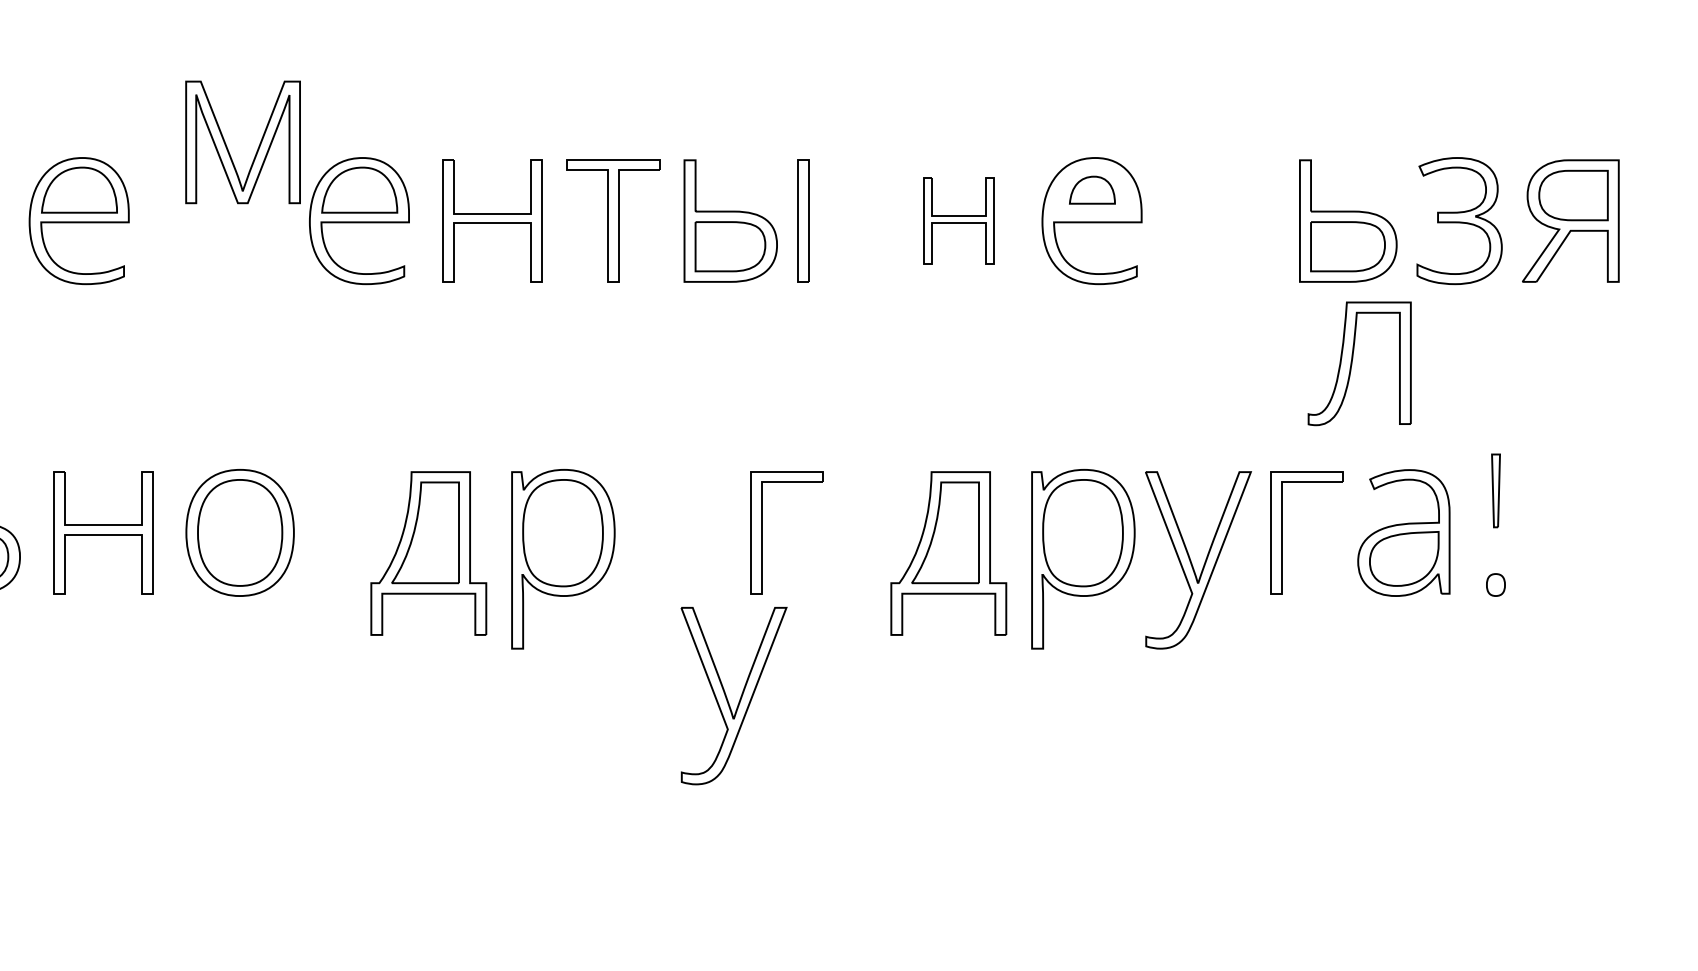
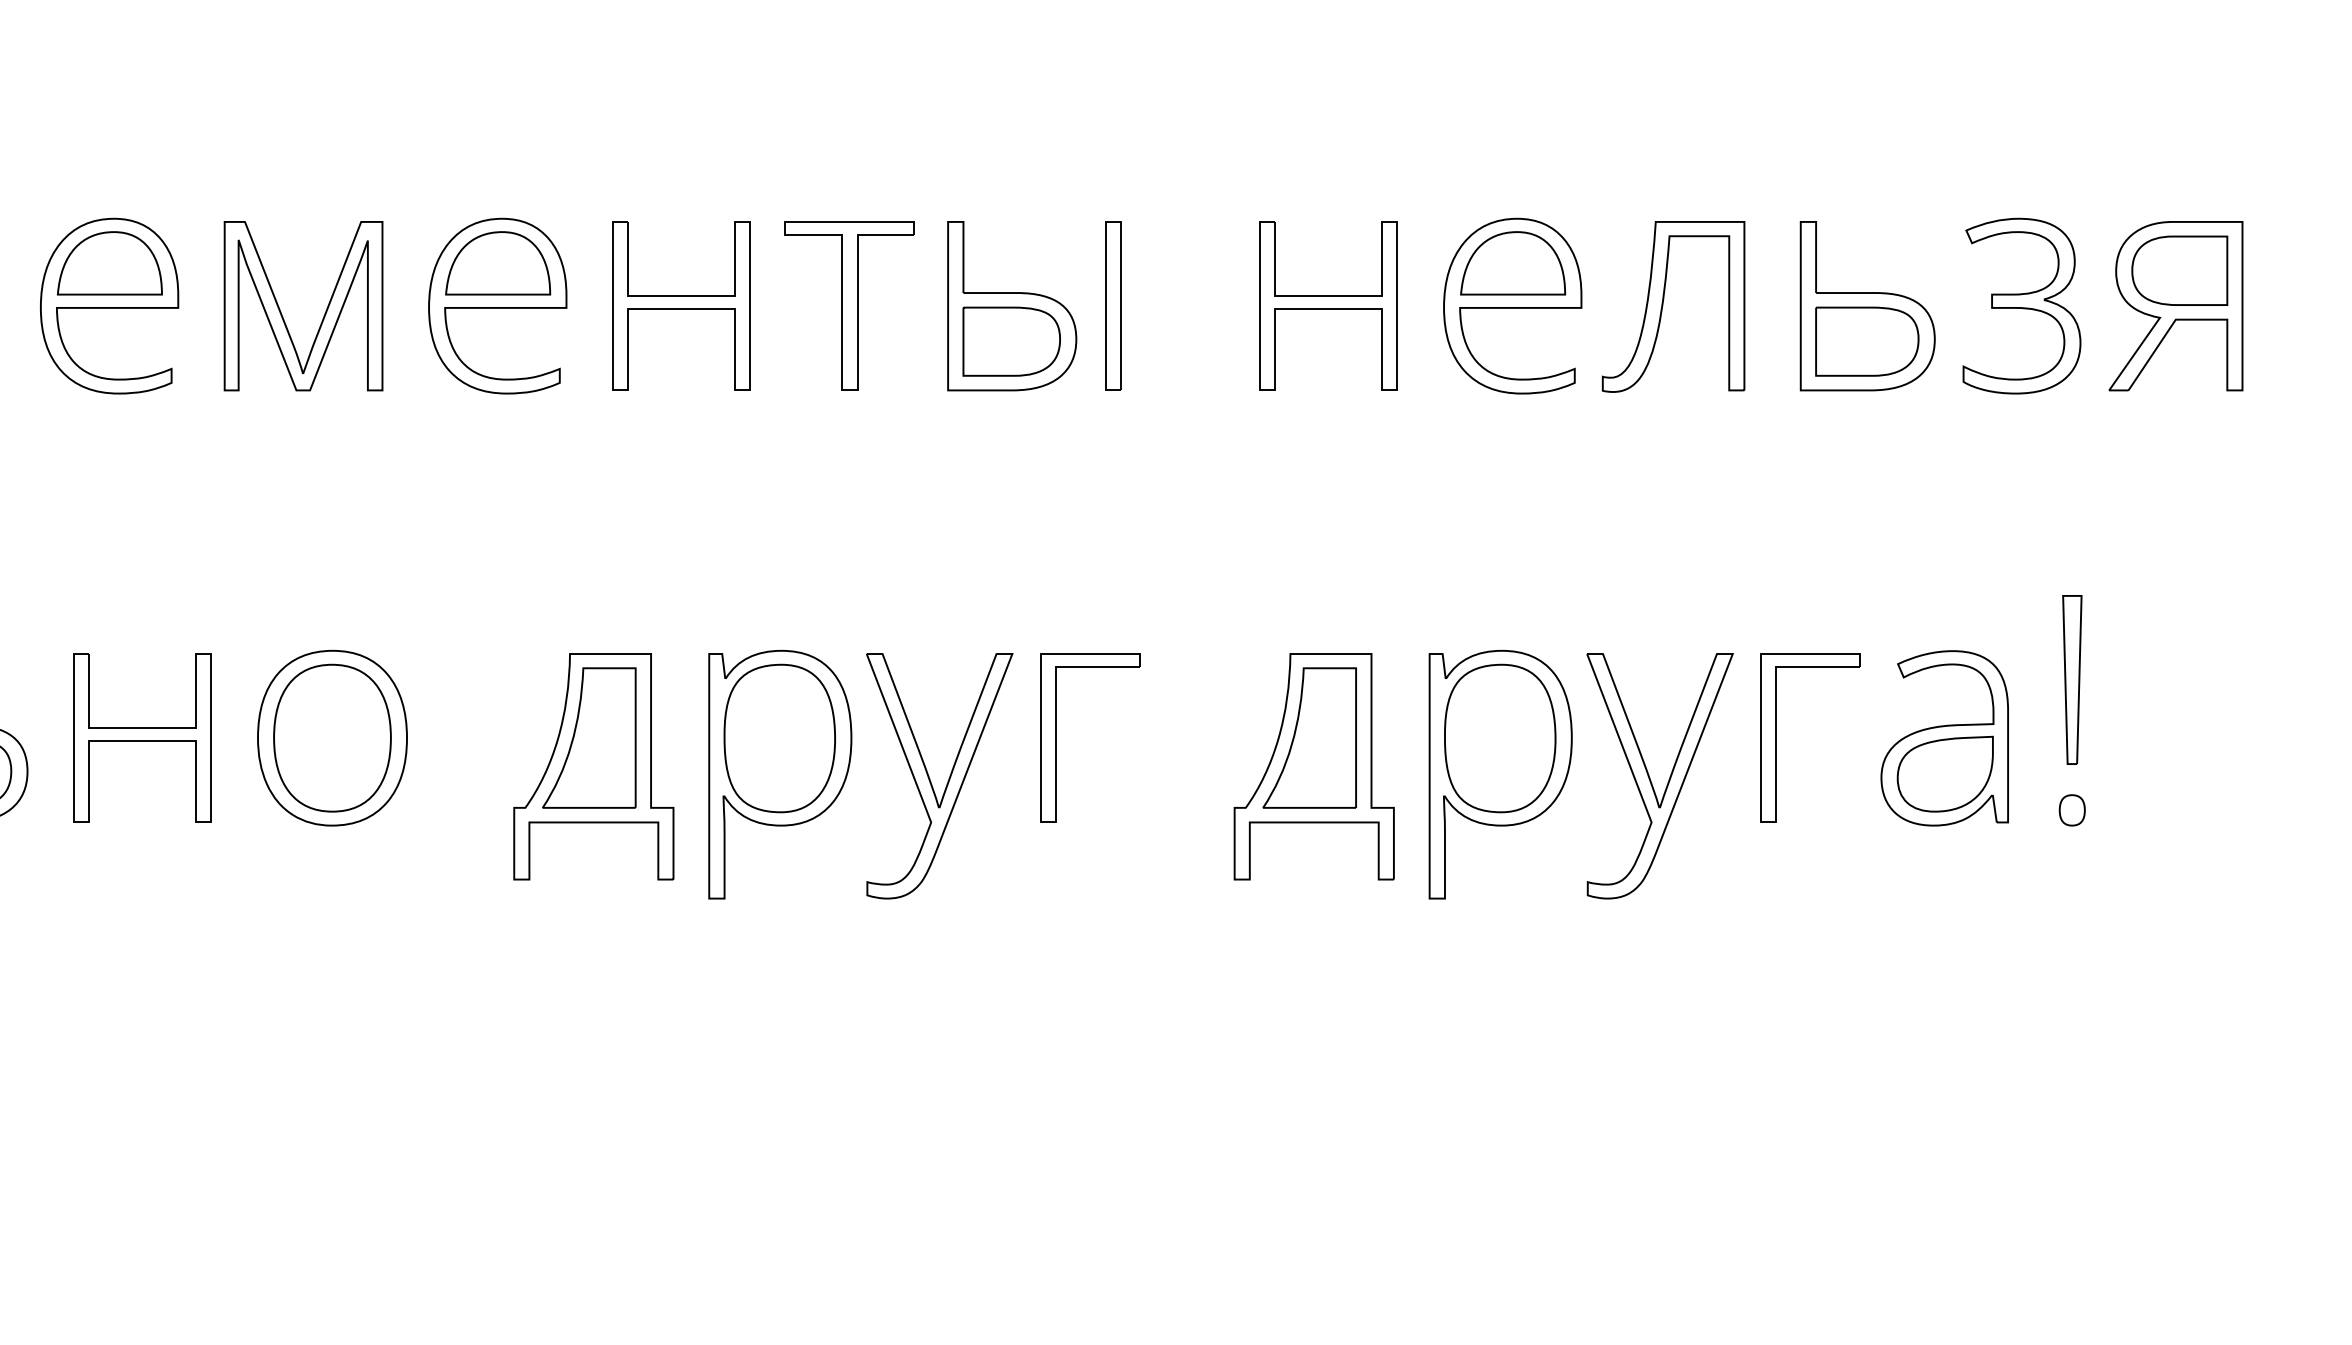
part: (257, 149) -> (323, 315), moved
part: (1092, 190) -> (1513, 263), size x1.67
part: (959, 220) -> (1328, 305), size x1.43
part: (1352, 363) -> (1663, 306), moved
part: (1496, 490) -> (2072, 679), size x1.67
part: (727, 697) -> (930, 778), moved

